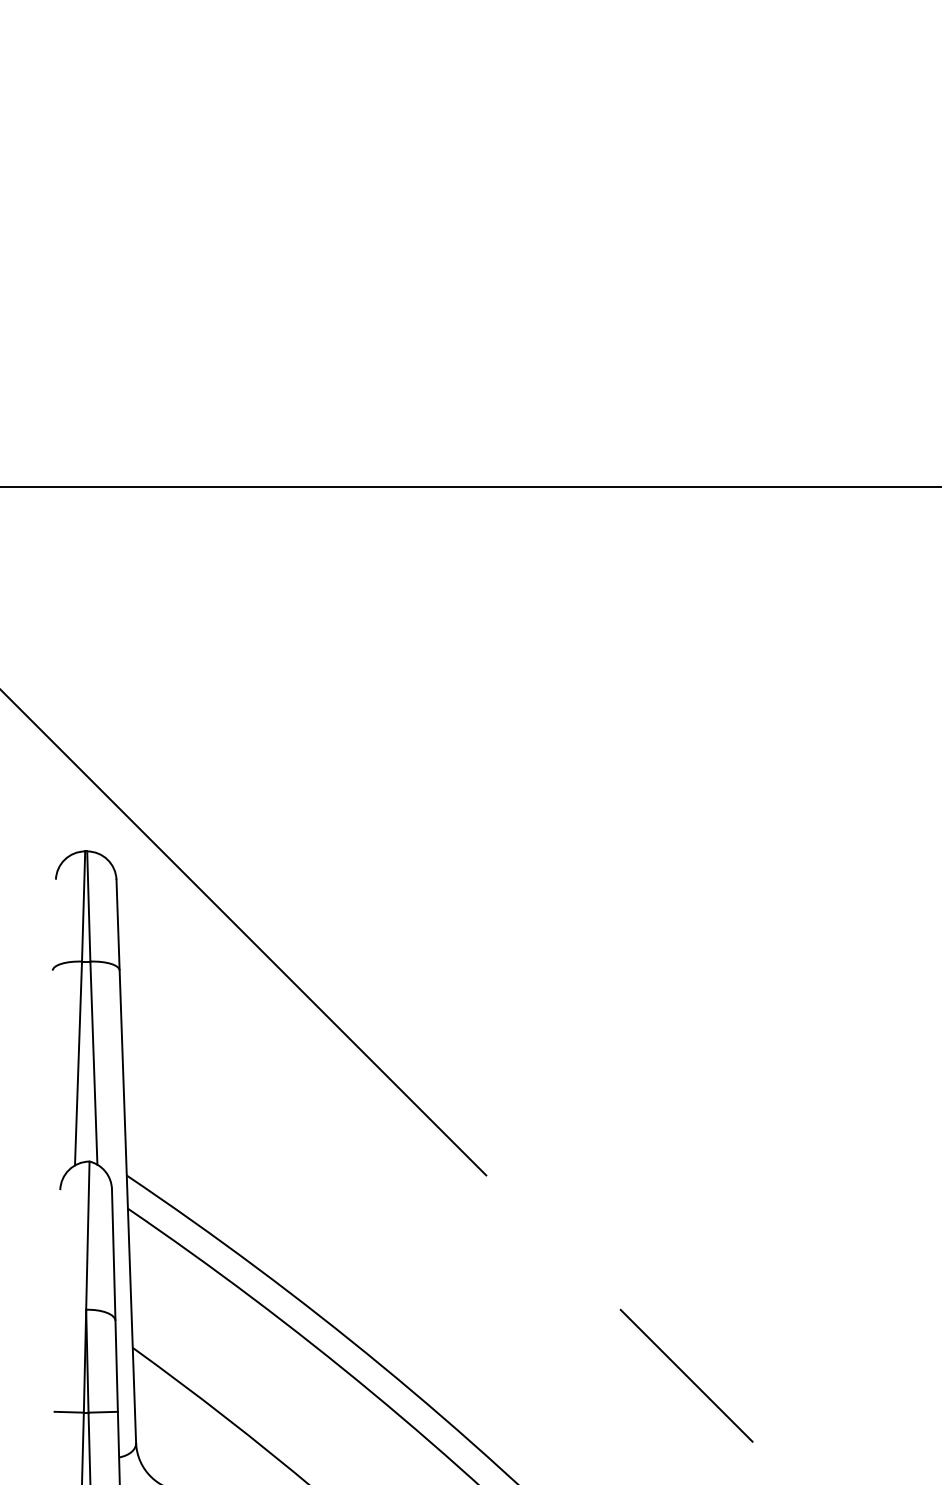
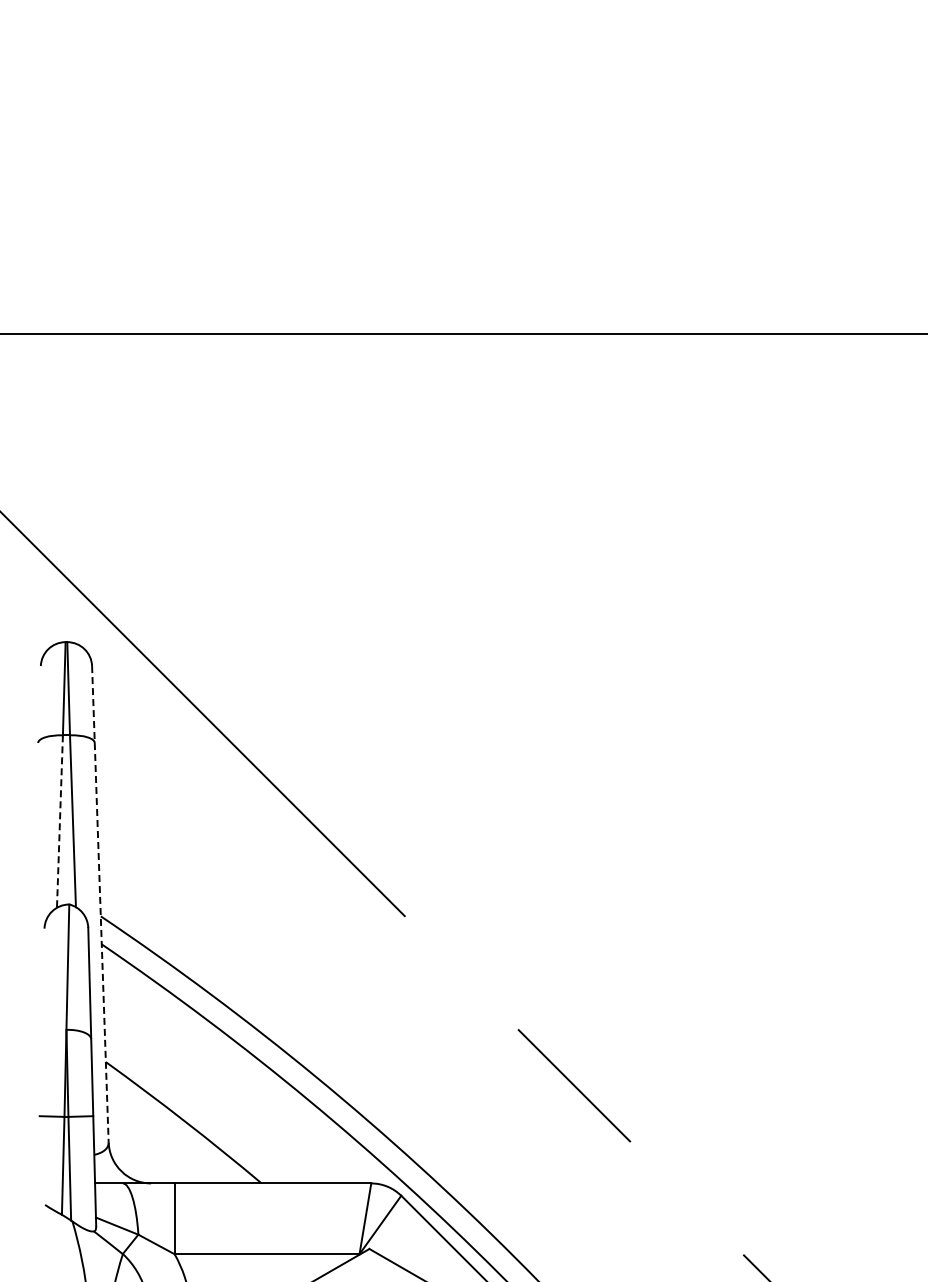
line: (77, 1064) -> (59, 822), solid -> dashed
line: (126, 1161) -> (100, 904), solid -> dashed

